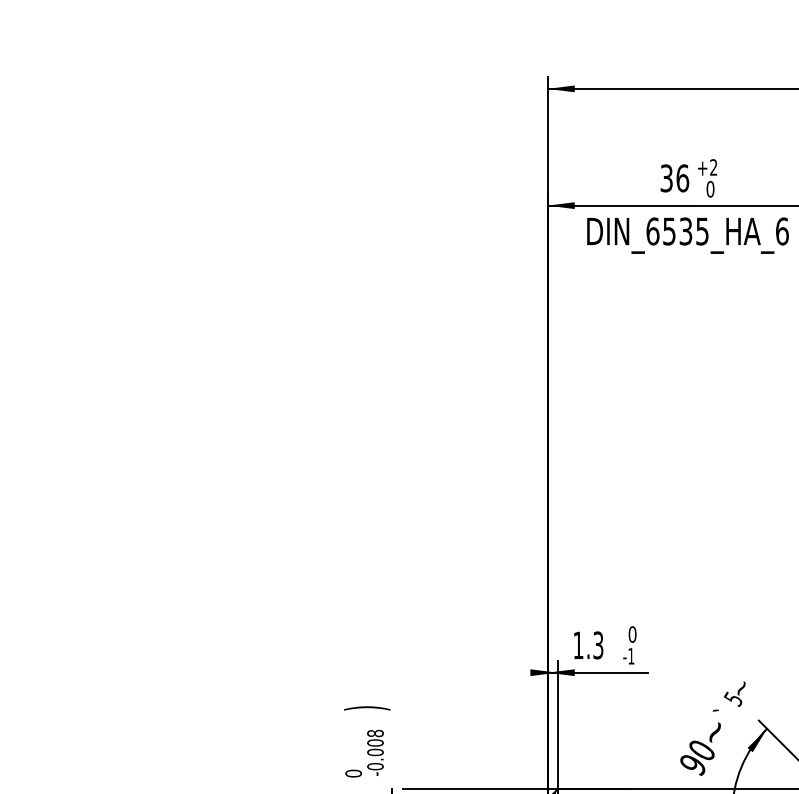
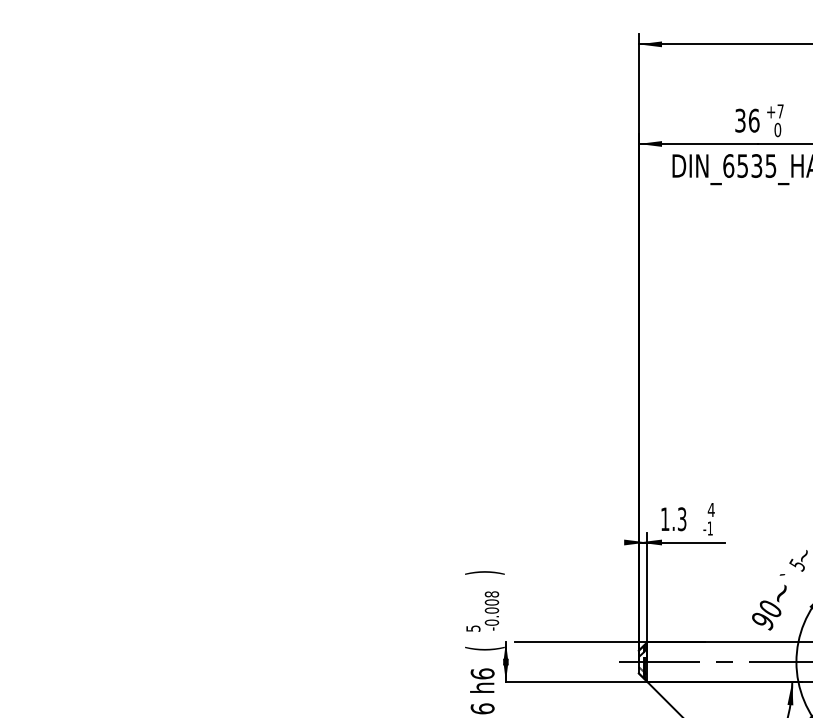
text: (713, 167) -> (780, 111), +2 -> +7
text: (631, 634) -> (710, 509), 0 -> 4
text: (353, 773) -> (473, 628), 0 -> 5

